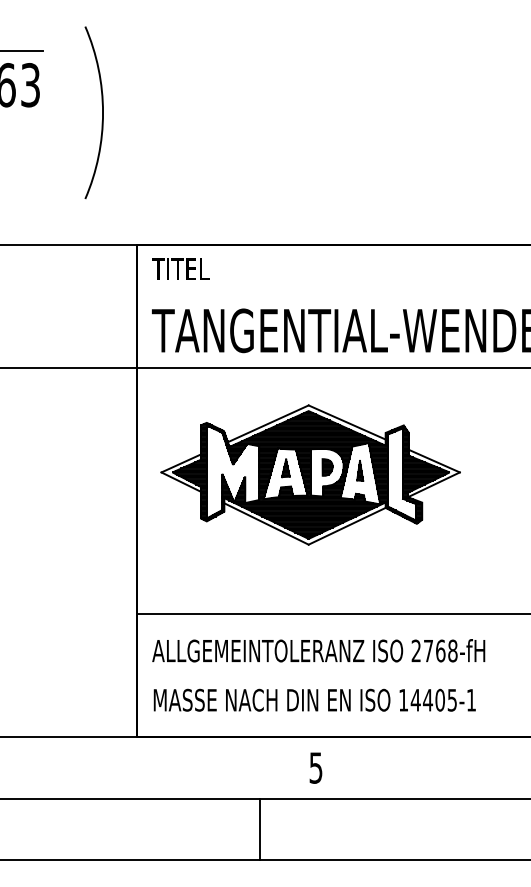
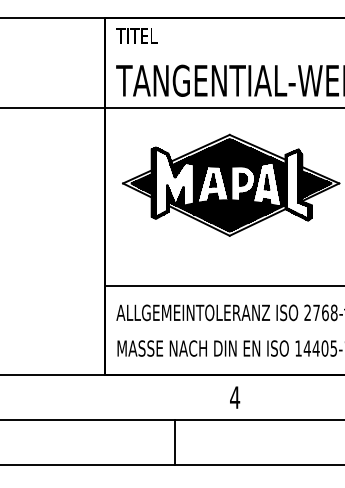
text: (316, 767) -> (235, 397), 5 -> 4
line: (260, 829) -> (175, 442), moved

